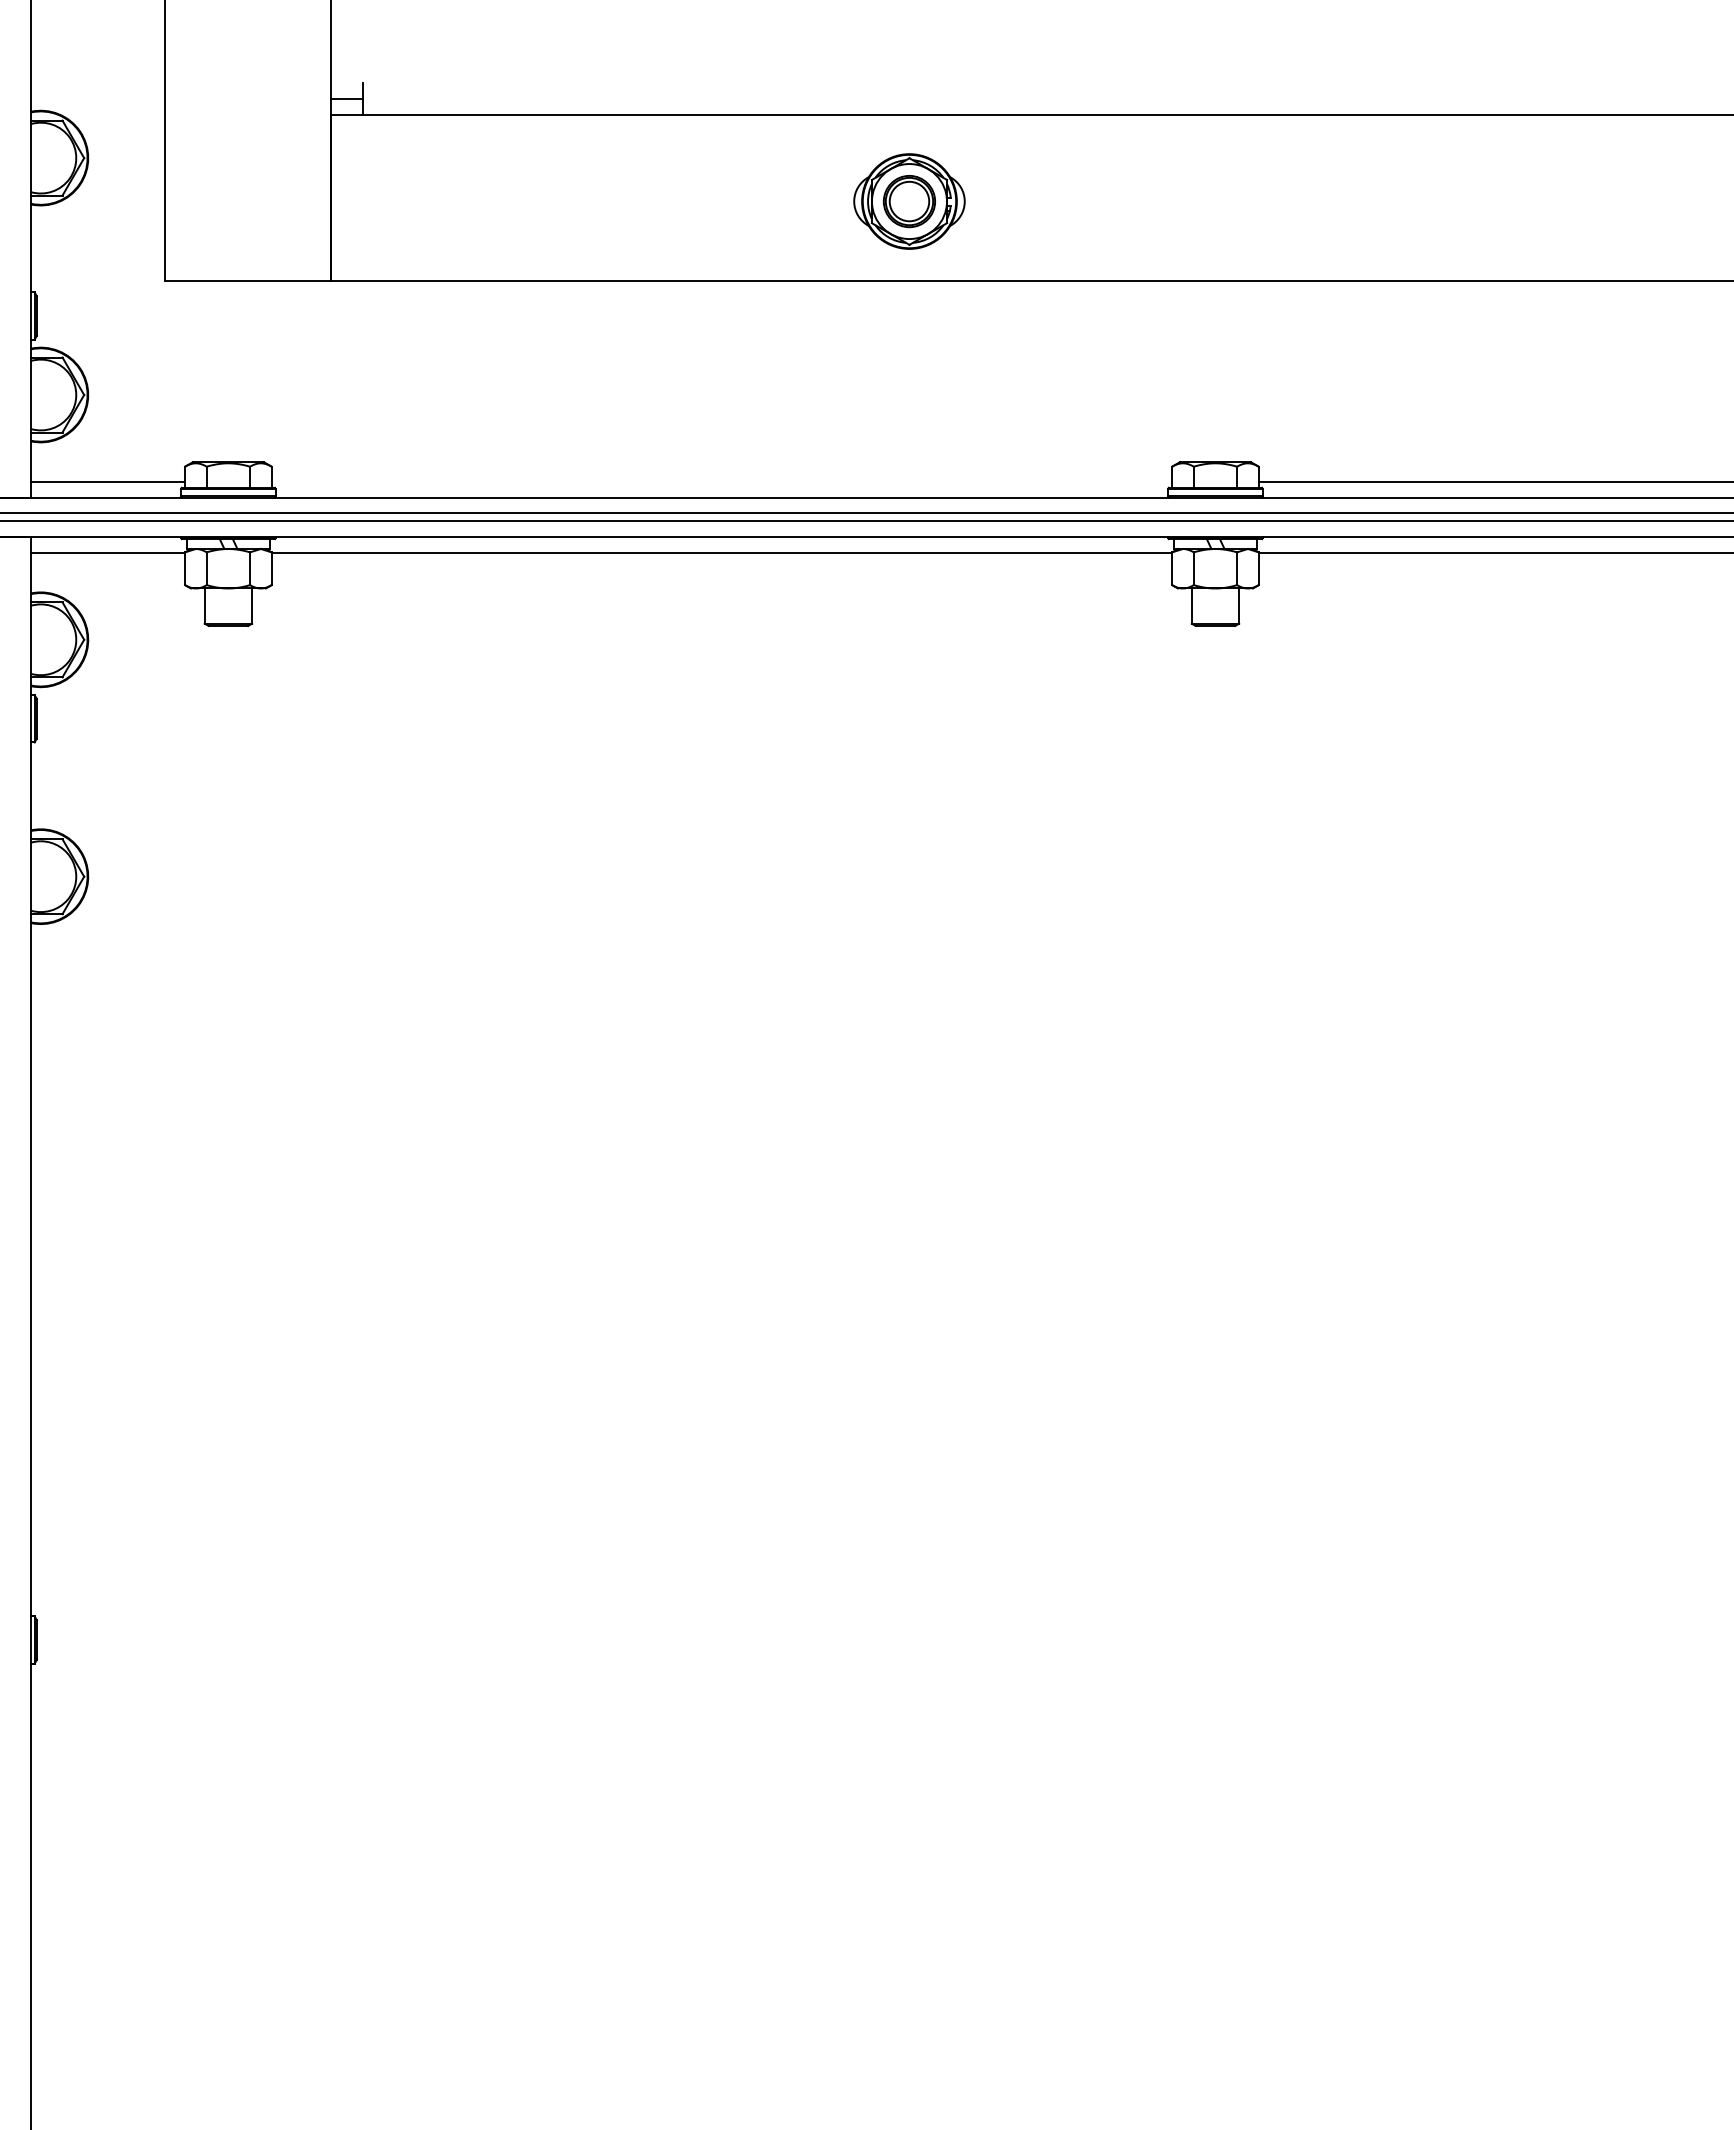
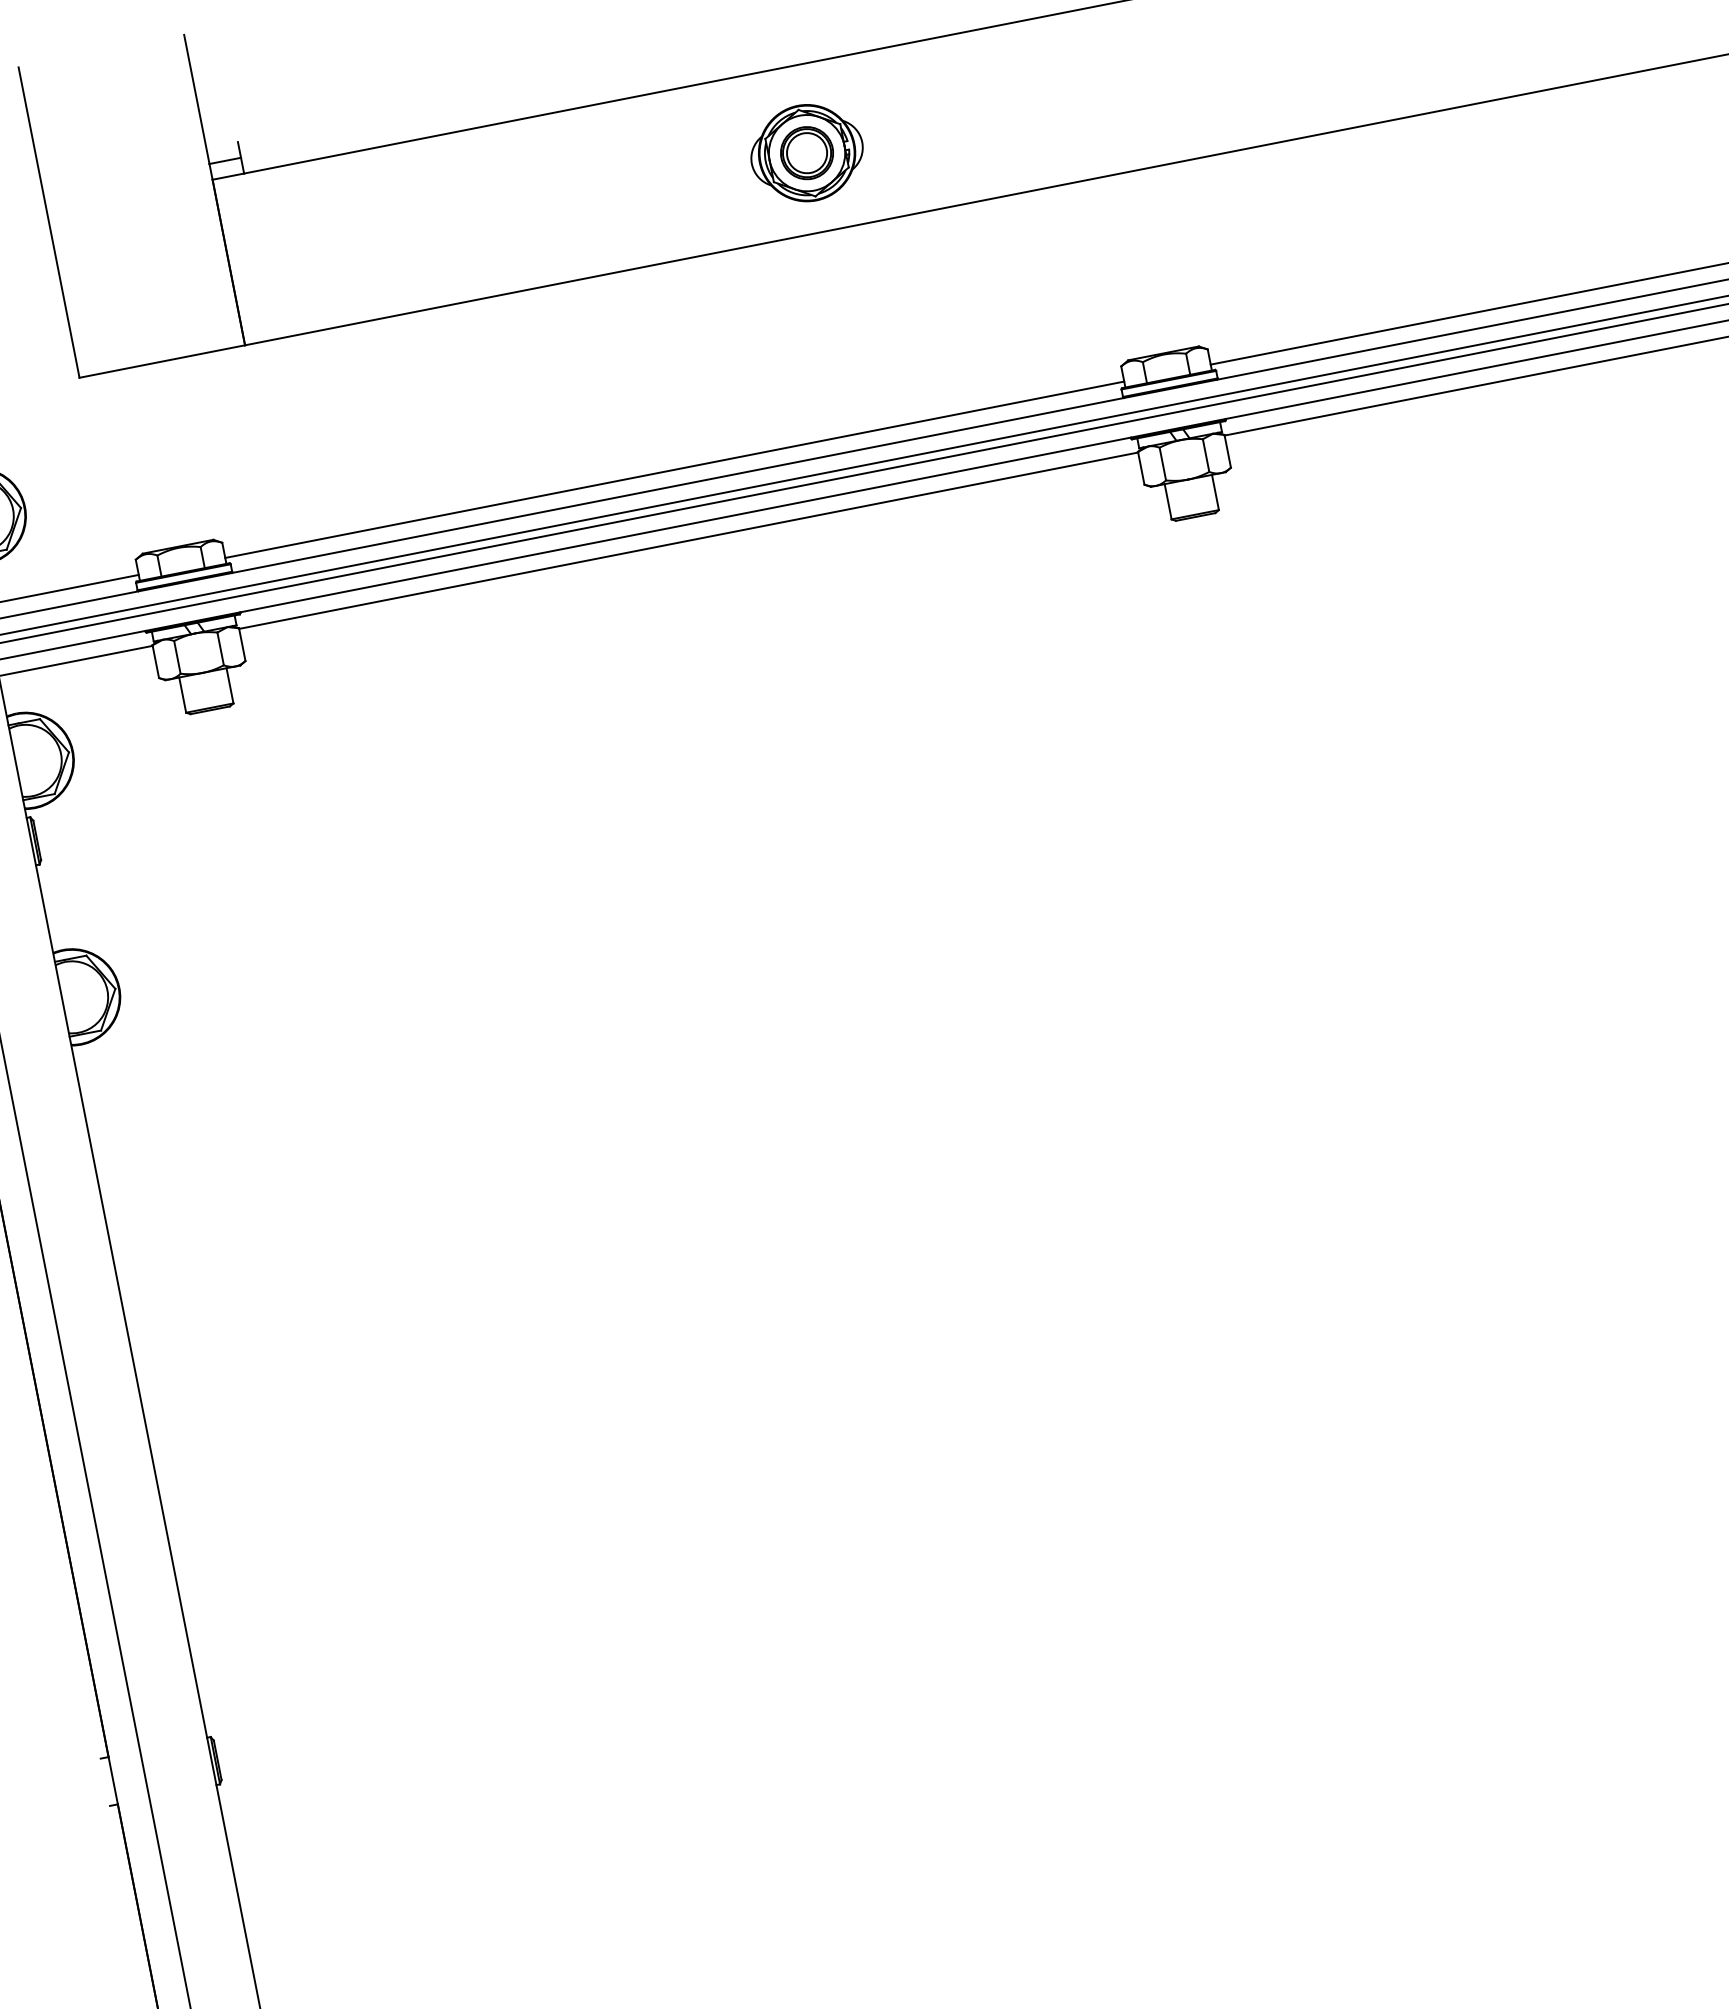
line: (721, 481) -> (674, 469), added

